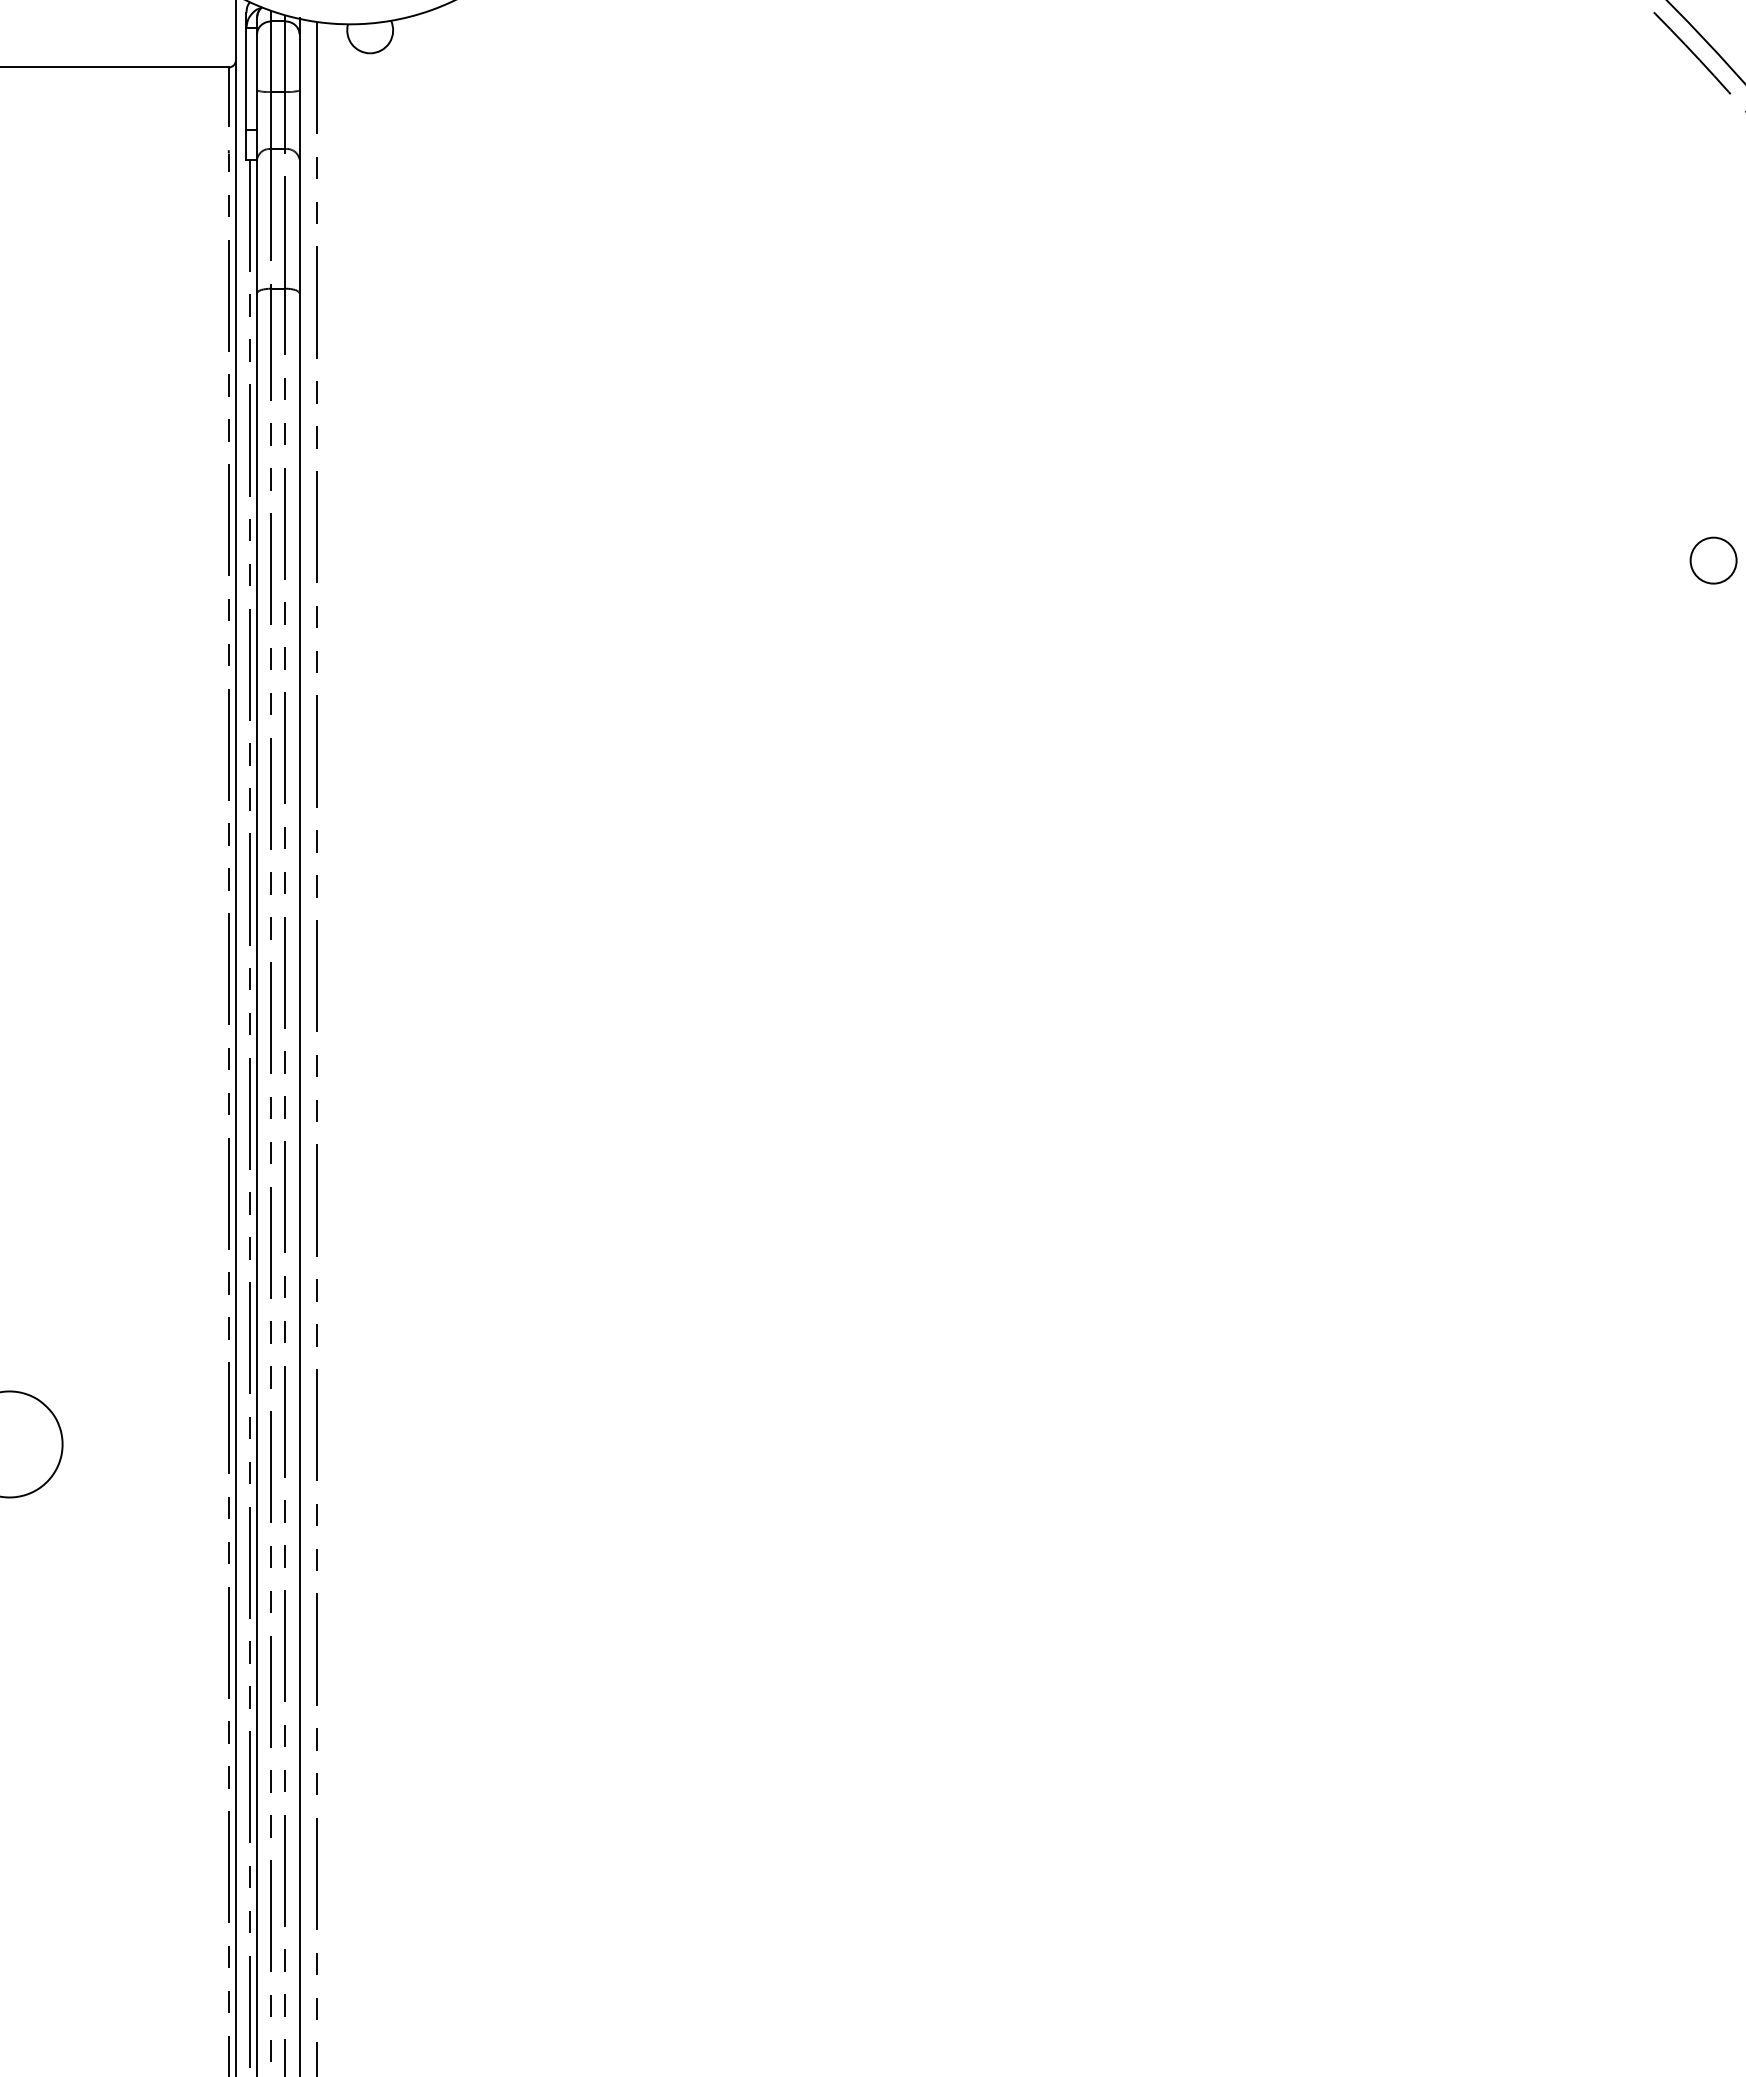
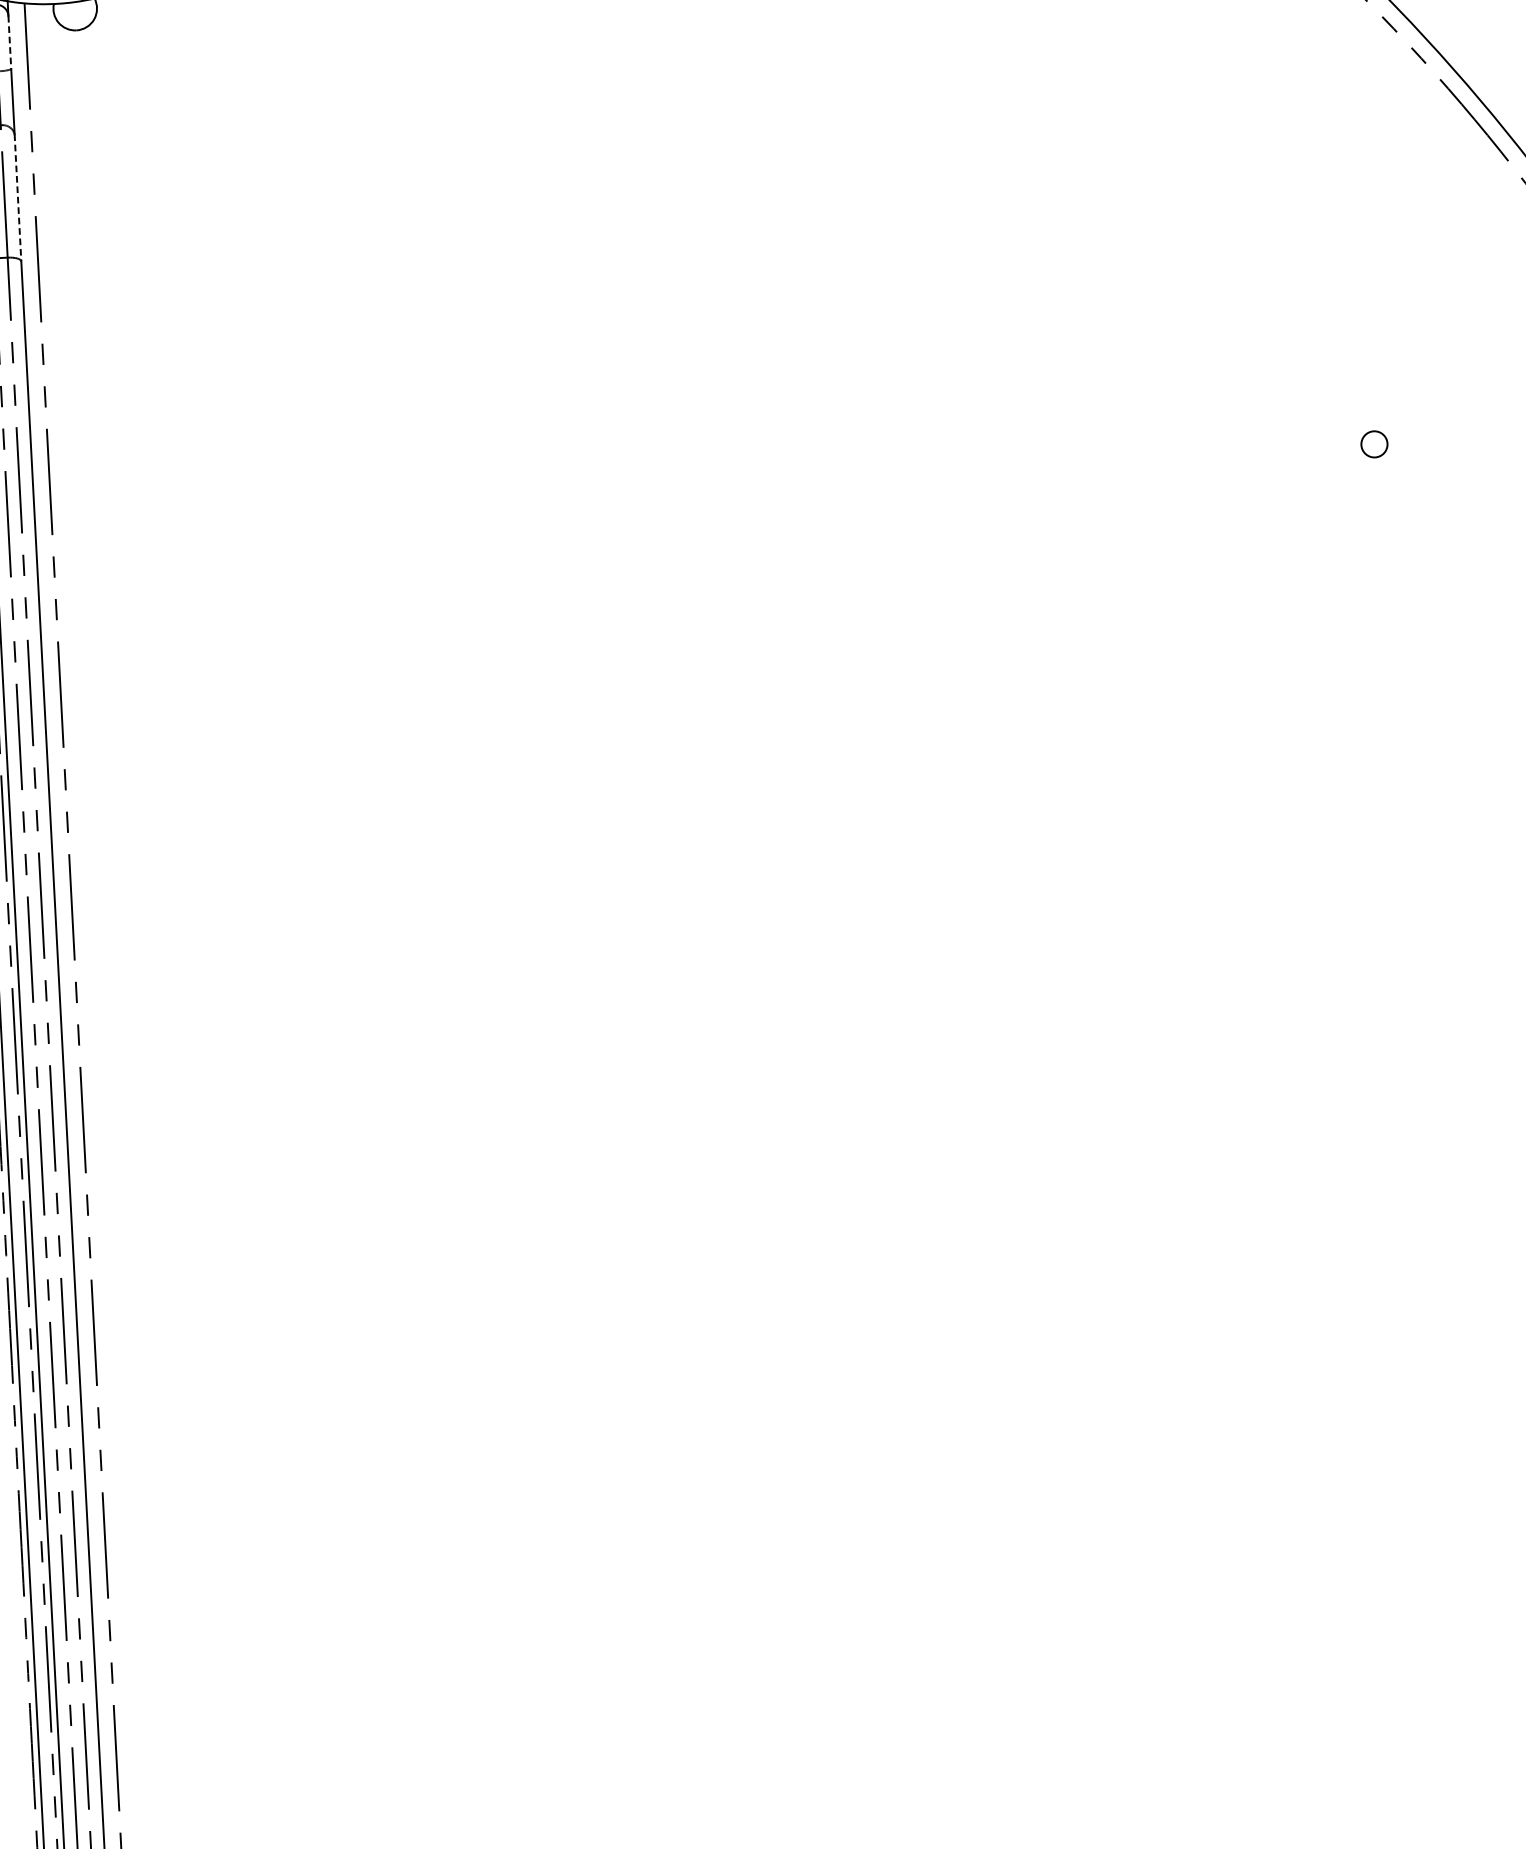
line: (299, 62) -> (9, 42), solid -> dashed
line: (299, 226) -> (17, 198), solid -> dashed
circle: (1713, 560) -> (1374, 444), size x0.6

